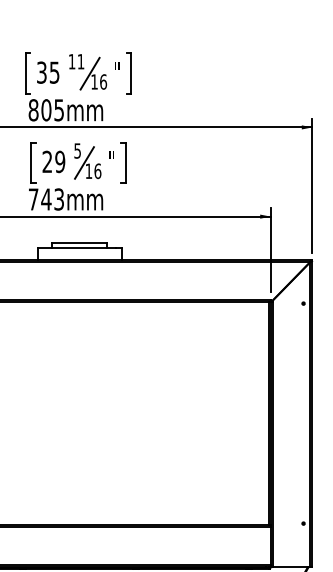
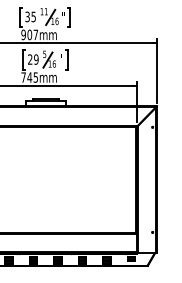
text: (45, 109) -> (29, 34), 805mm -> 907mm
text: (58, 197) -> (35, 76), 743mm -> 745mm

